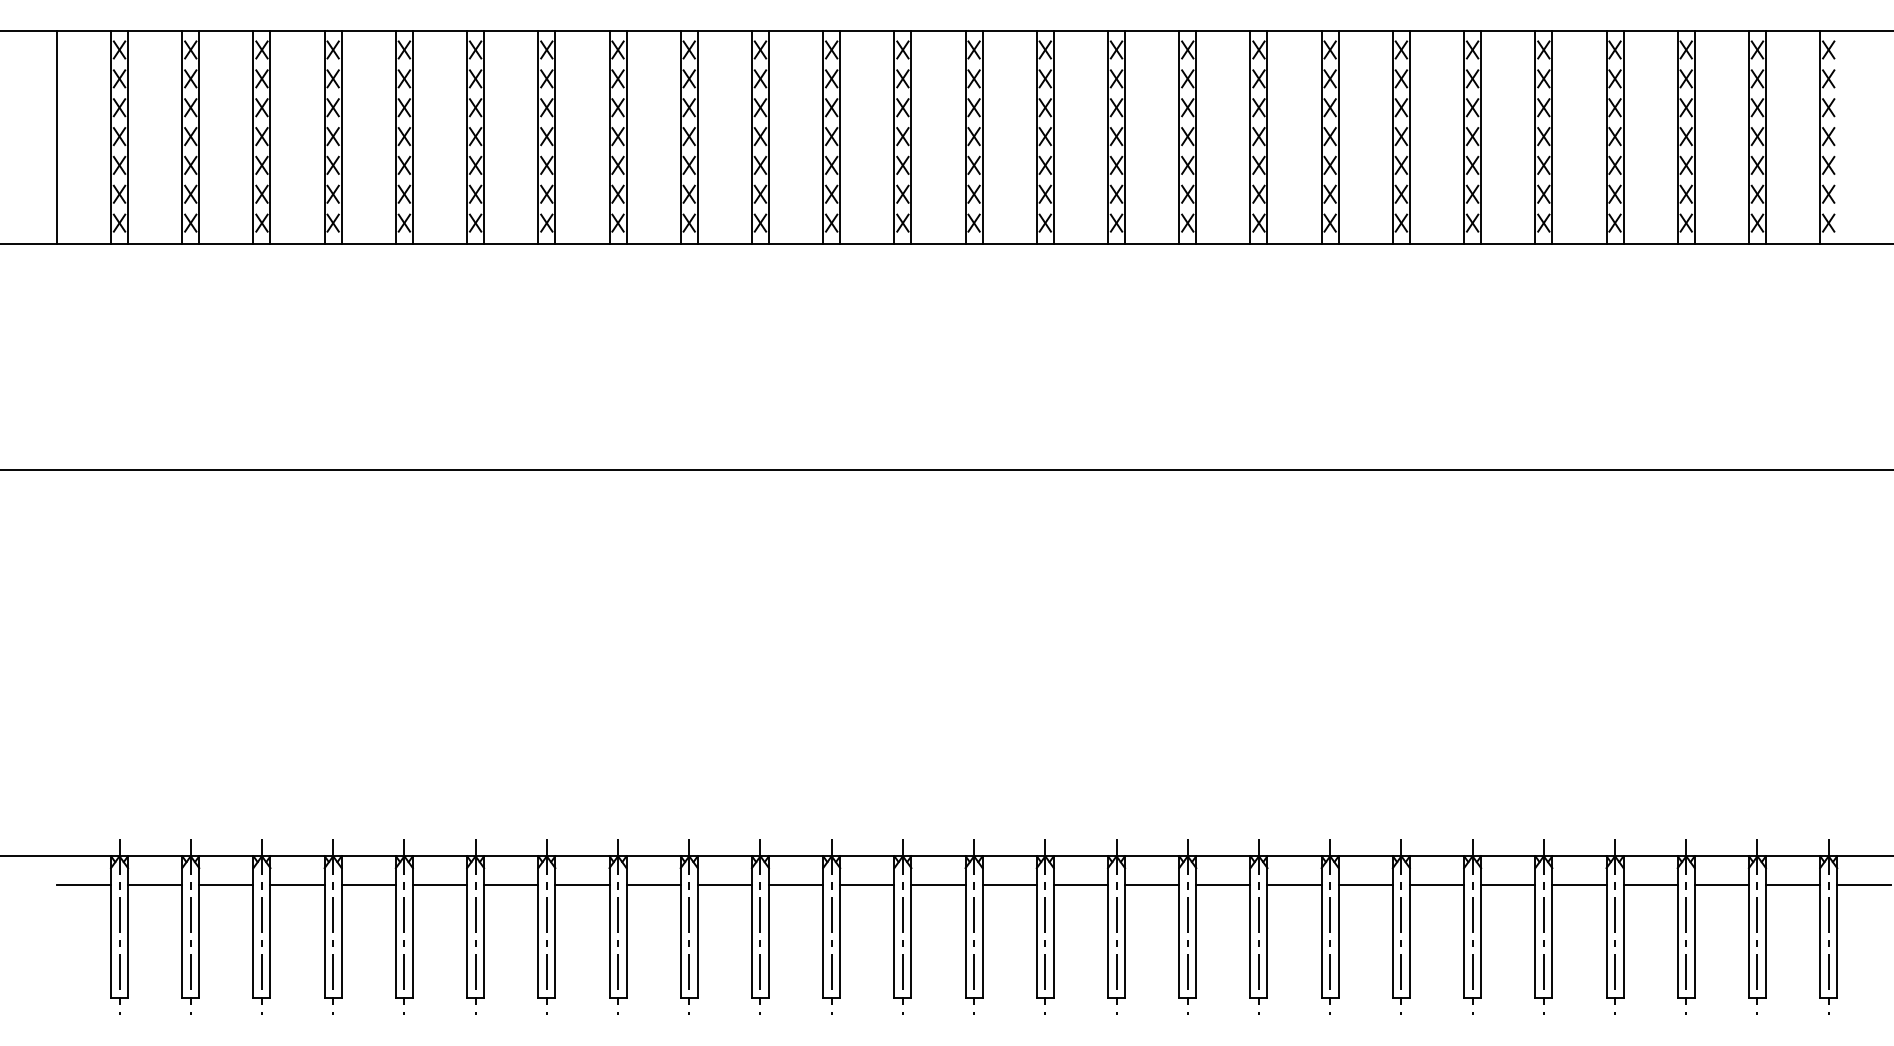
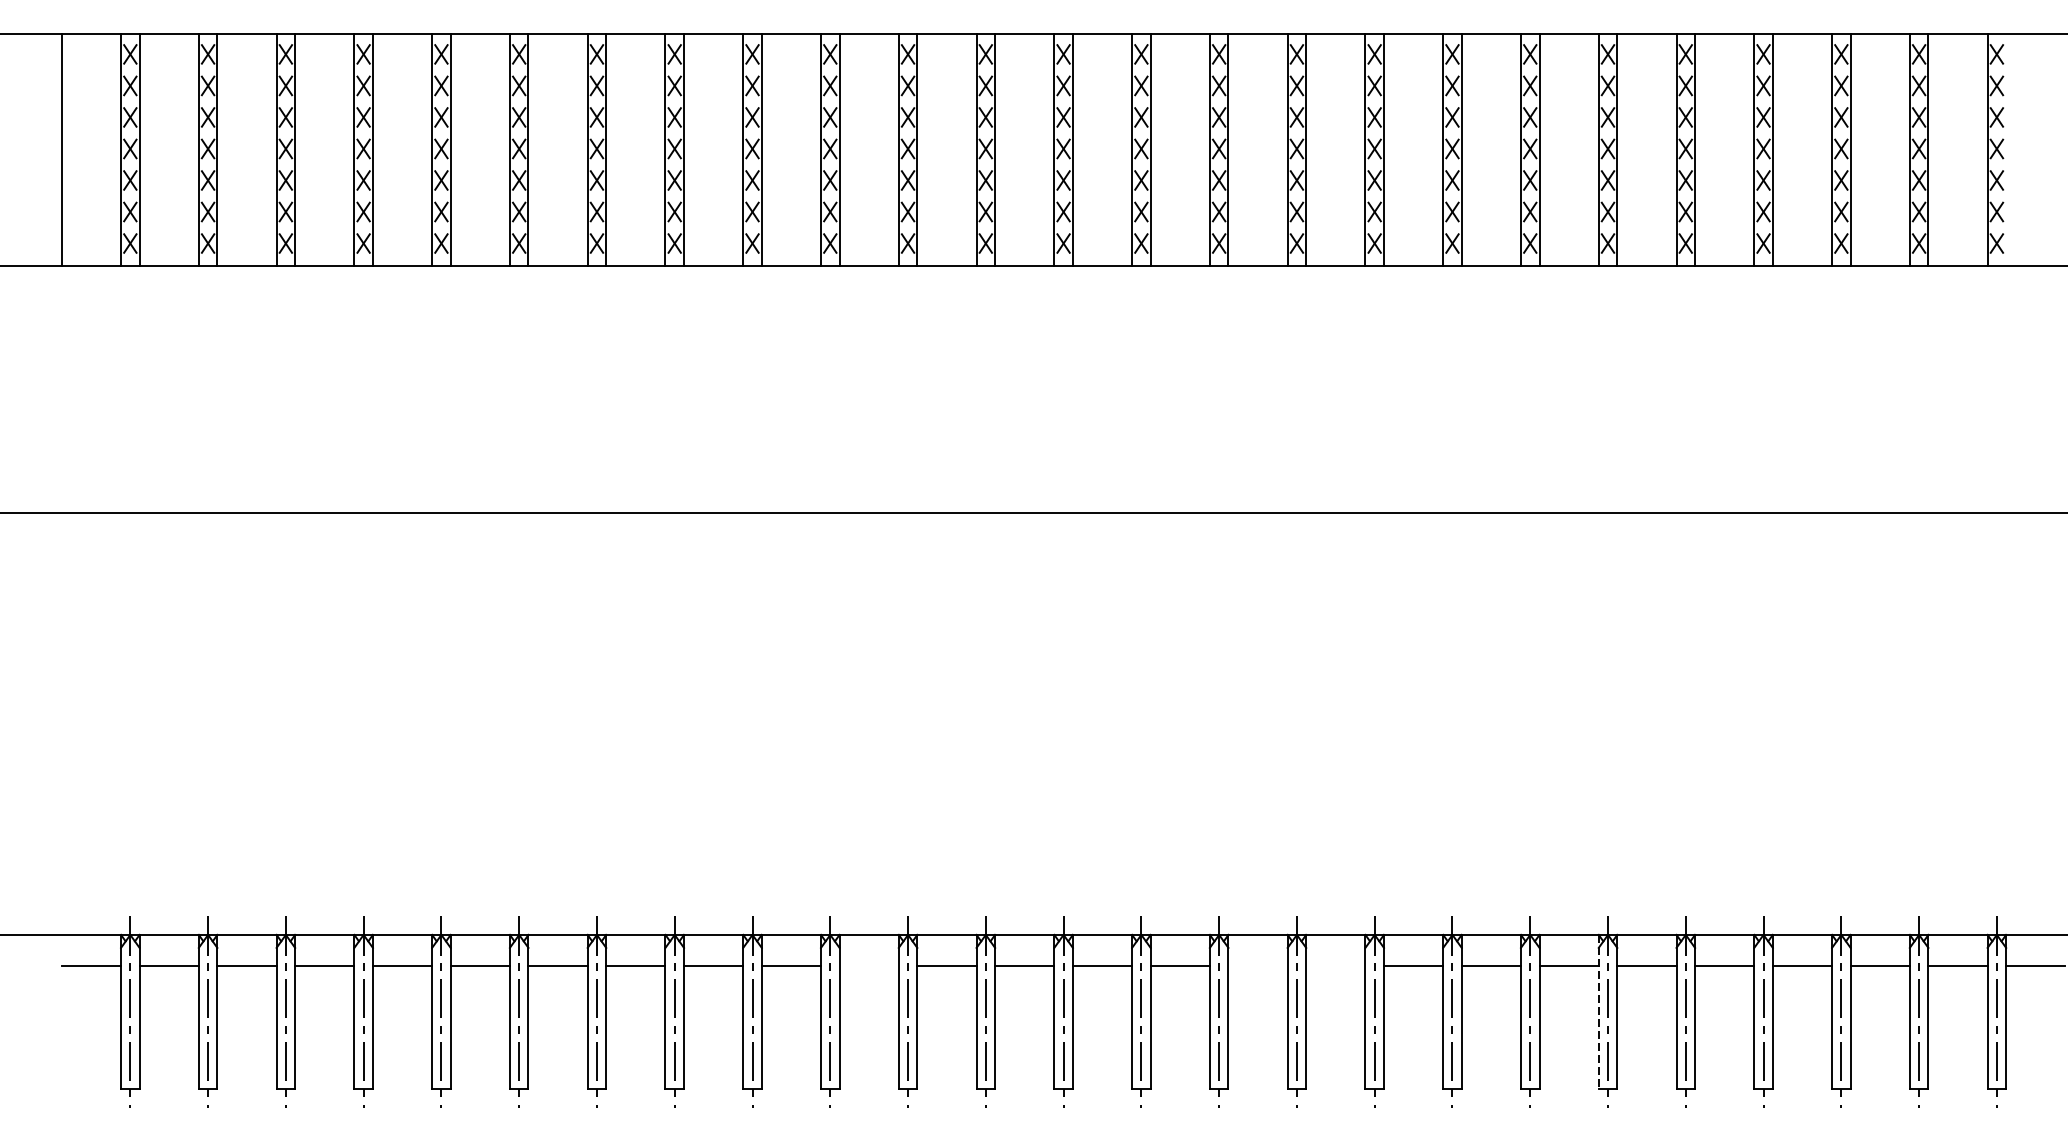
line: (795, 884) -> (868, 965), removed
line: (1152, 884) -> (1258, 965), removed
line: (1223, 884) -> (1335, 965), removed
line: (1464, 926) -> (1599, 1011), solid -> dashed

